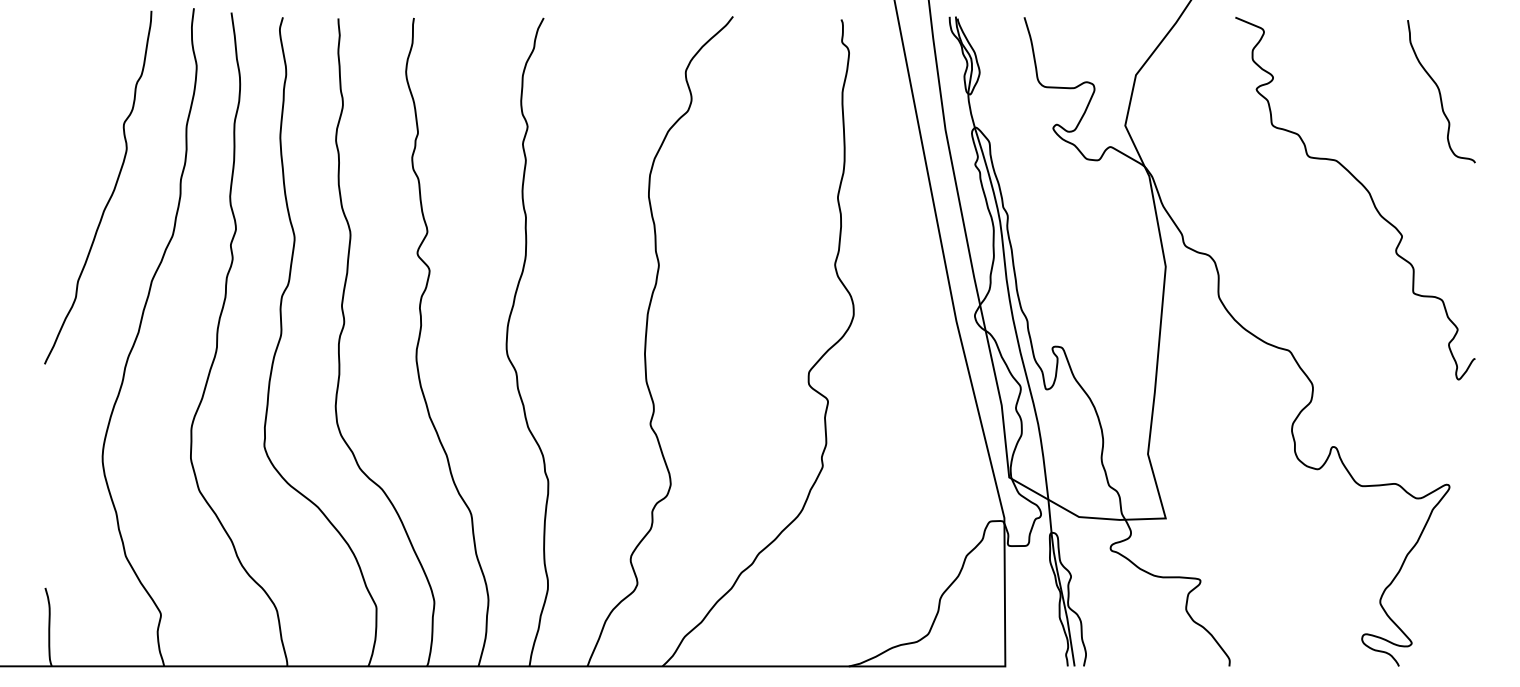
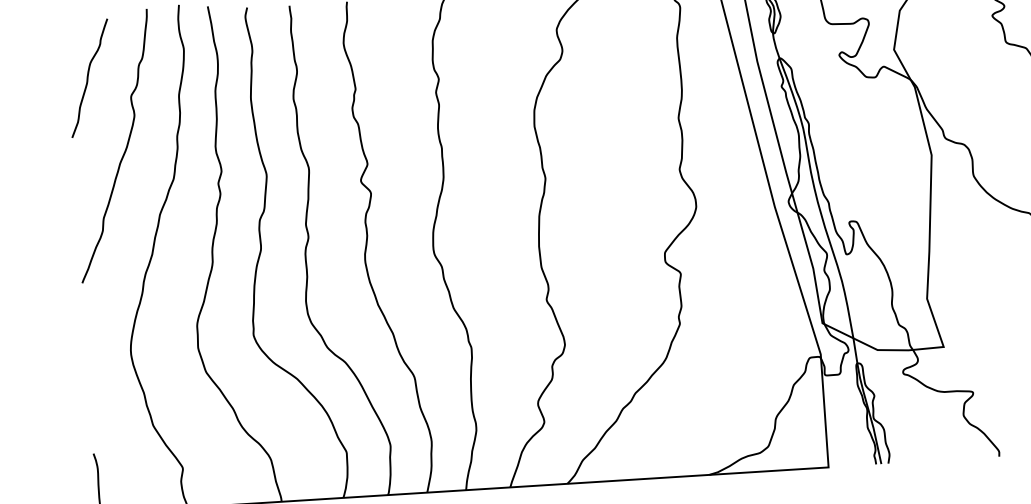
curve: (69, 96) -> (88, 78), added

